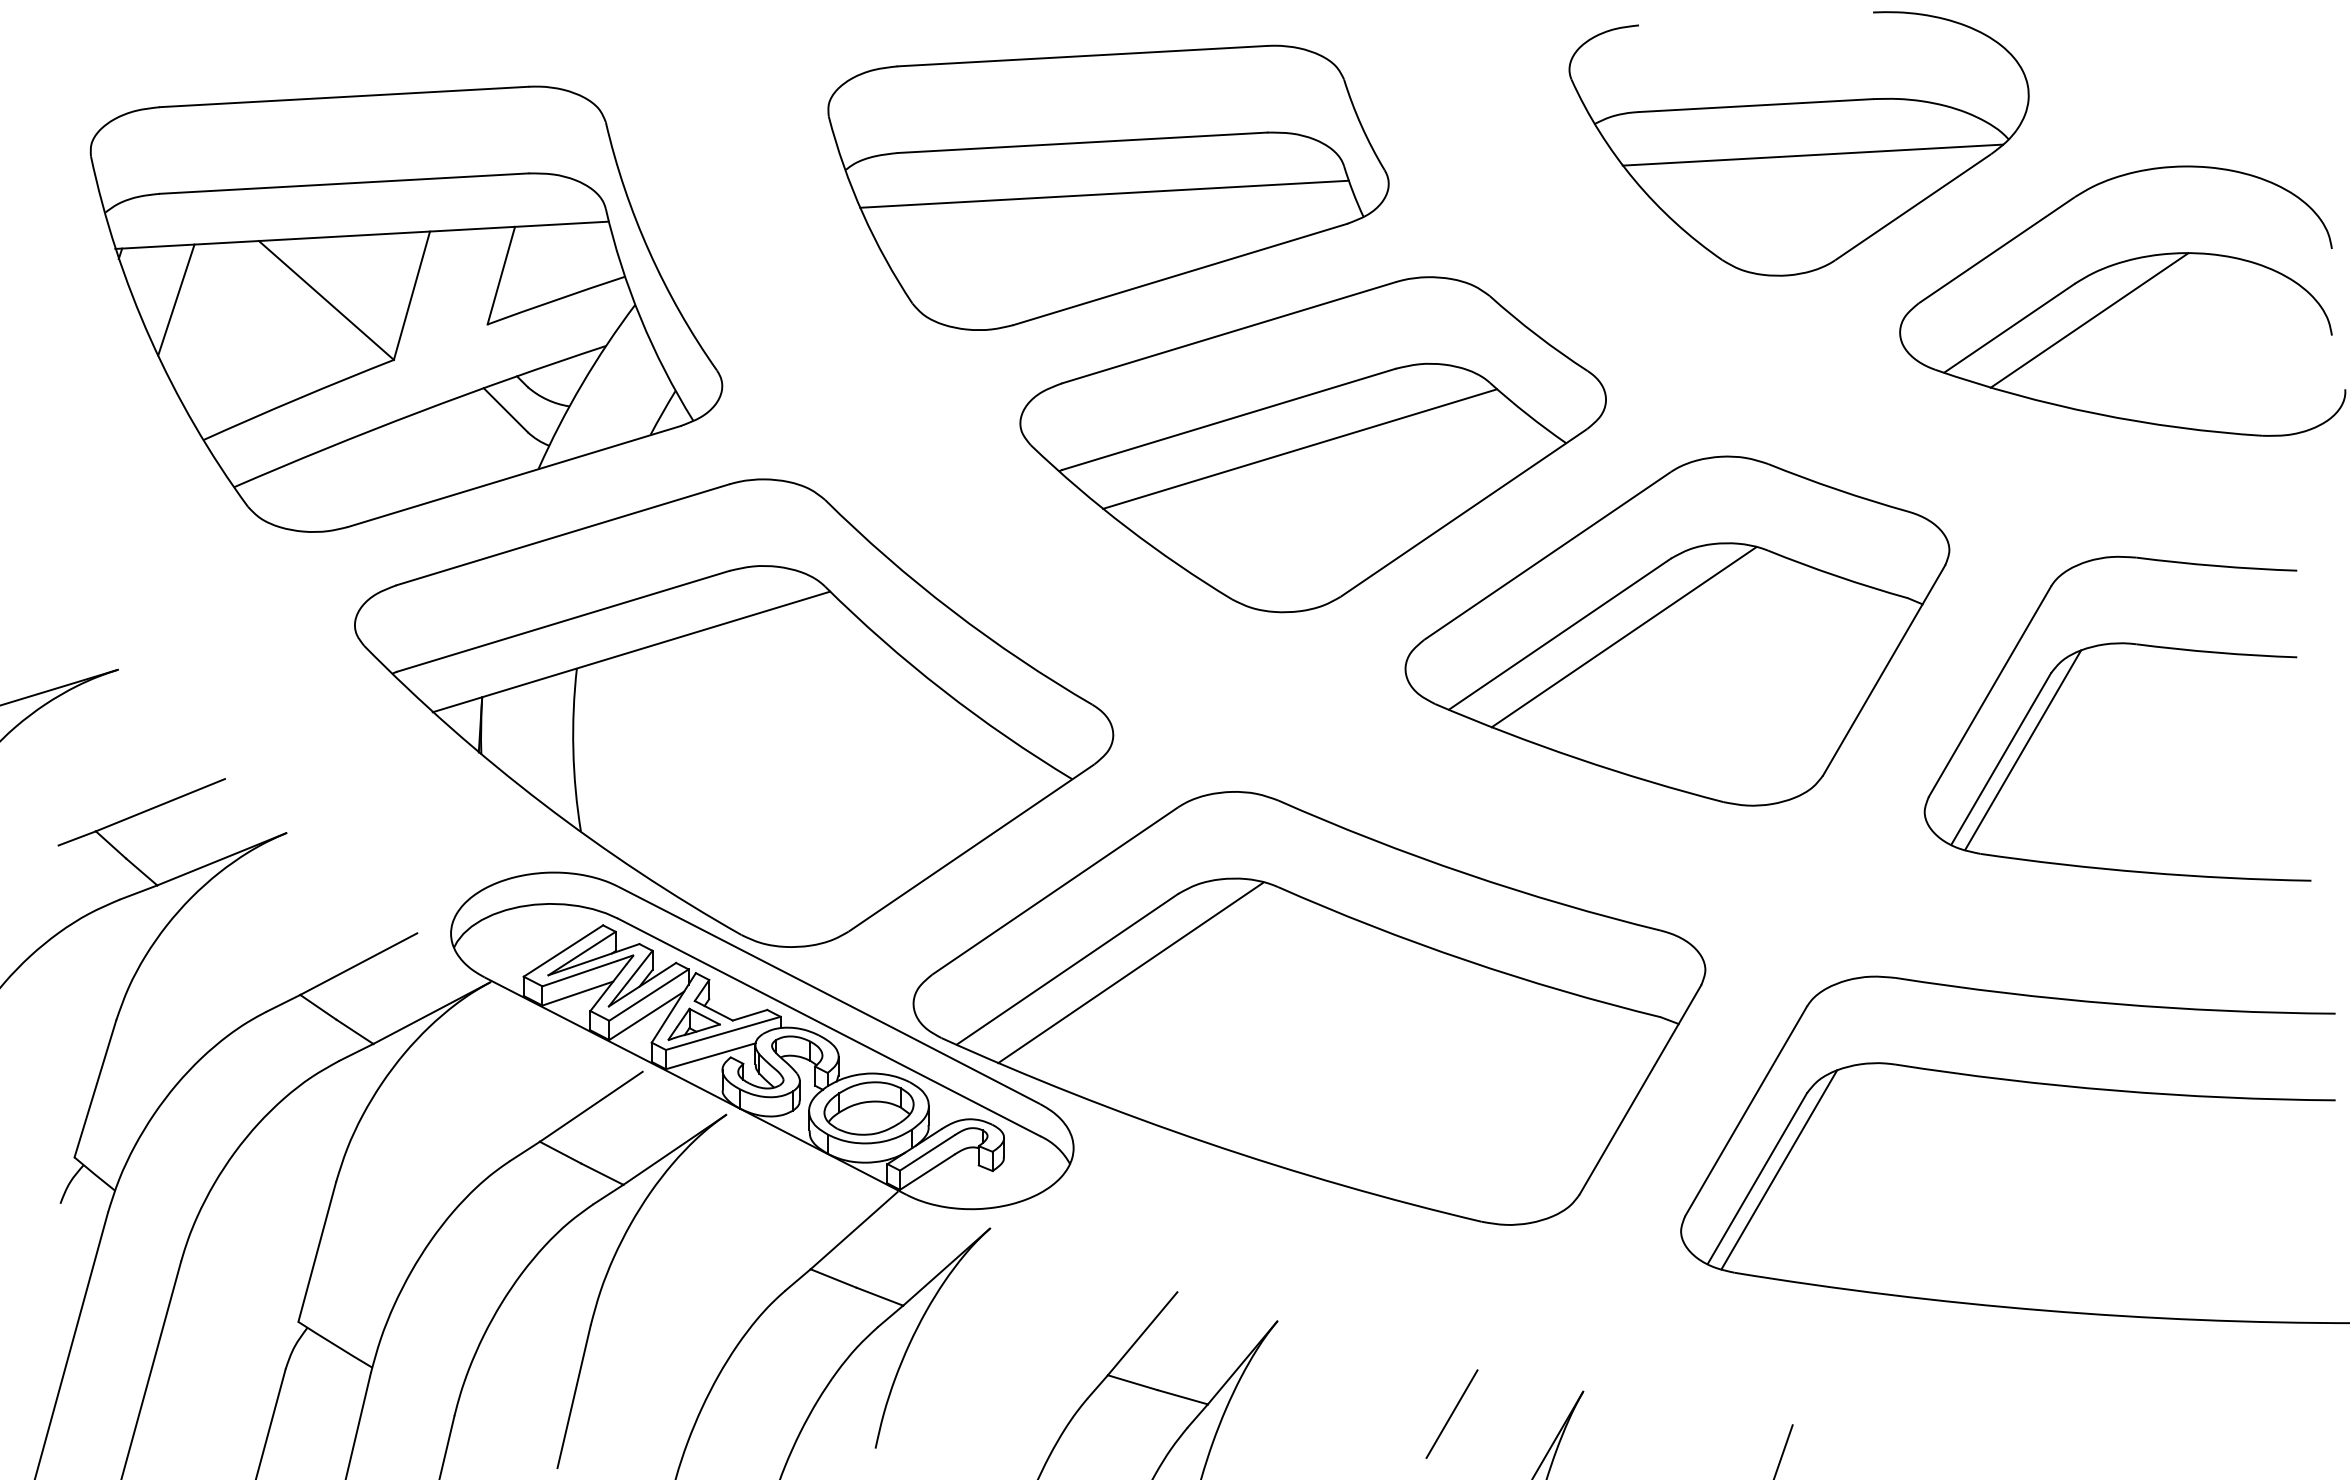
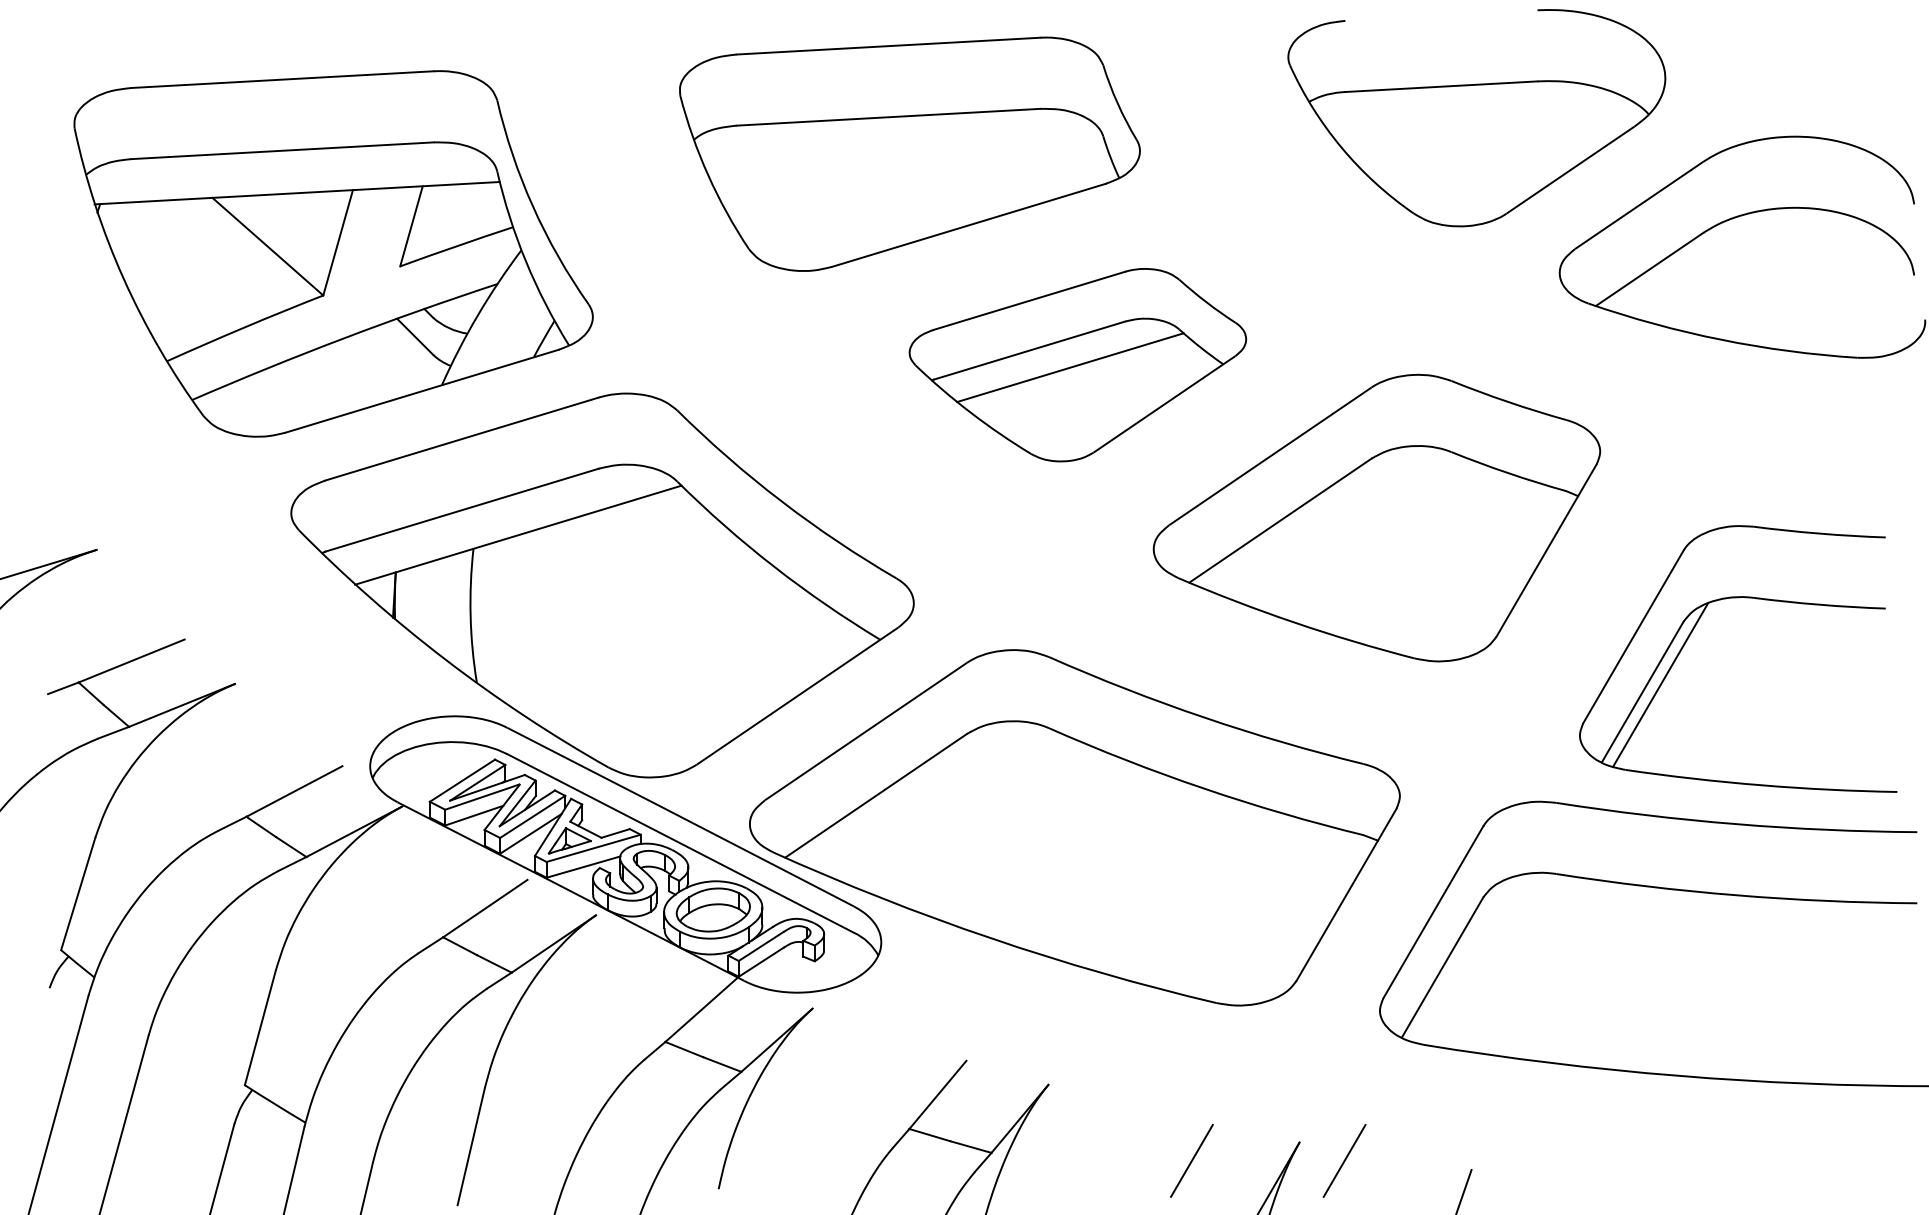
line: (1812, 154) -> (1487, 126), removed
line: (1104, 193) -> (906, 158), removed
line: (176, 299) -> (144, 245), removed
line: (2089, 320) -> (1715, 263), removed
part: (1312, 444) -> (1077, 364), size x0.7
line: (1623, 637) -> (1332, 523), removed
part: (2060, 688) -> (1691, 634), moved
line: (1130, 972) -> (927, 798), removed
line: (1779, 1169) -> (1460, 960), removed
line: (1637, 1413) -> (1344, 1160), added

